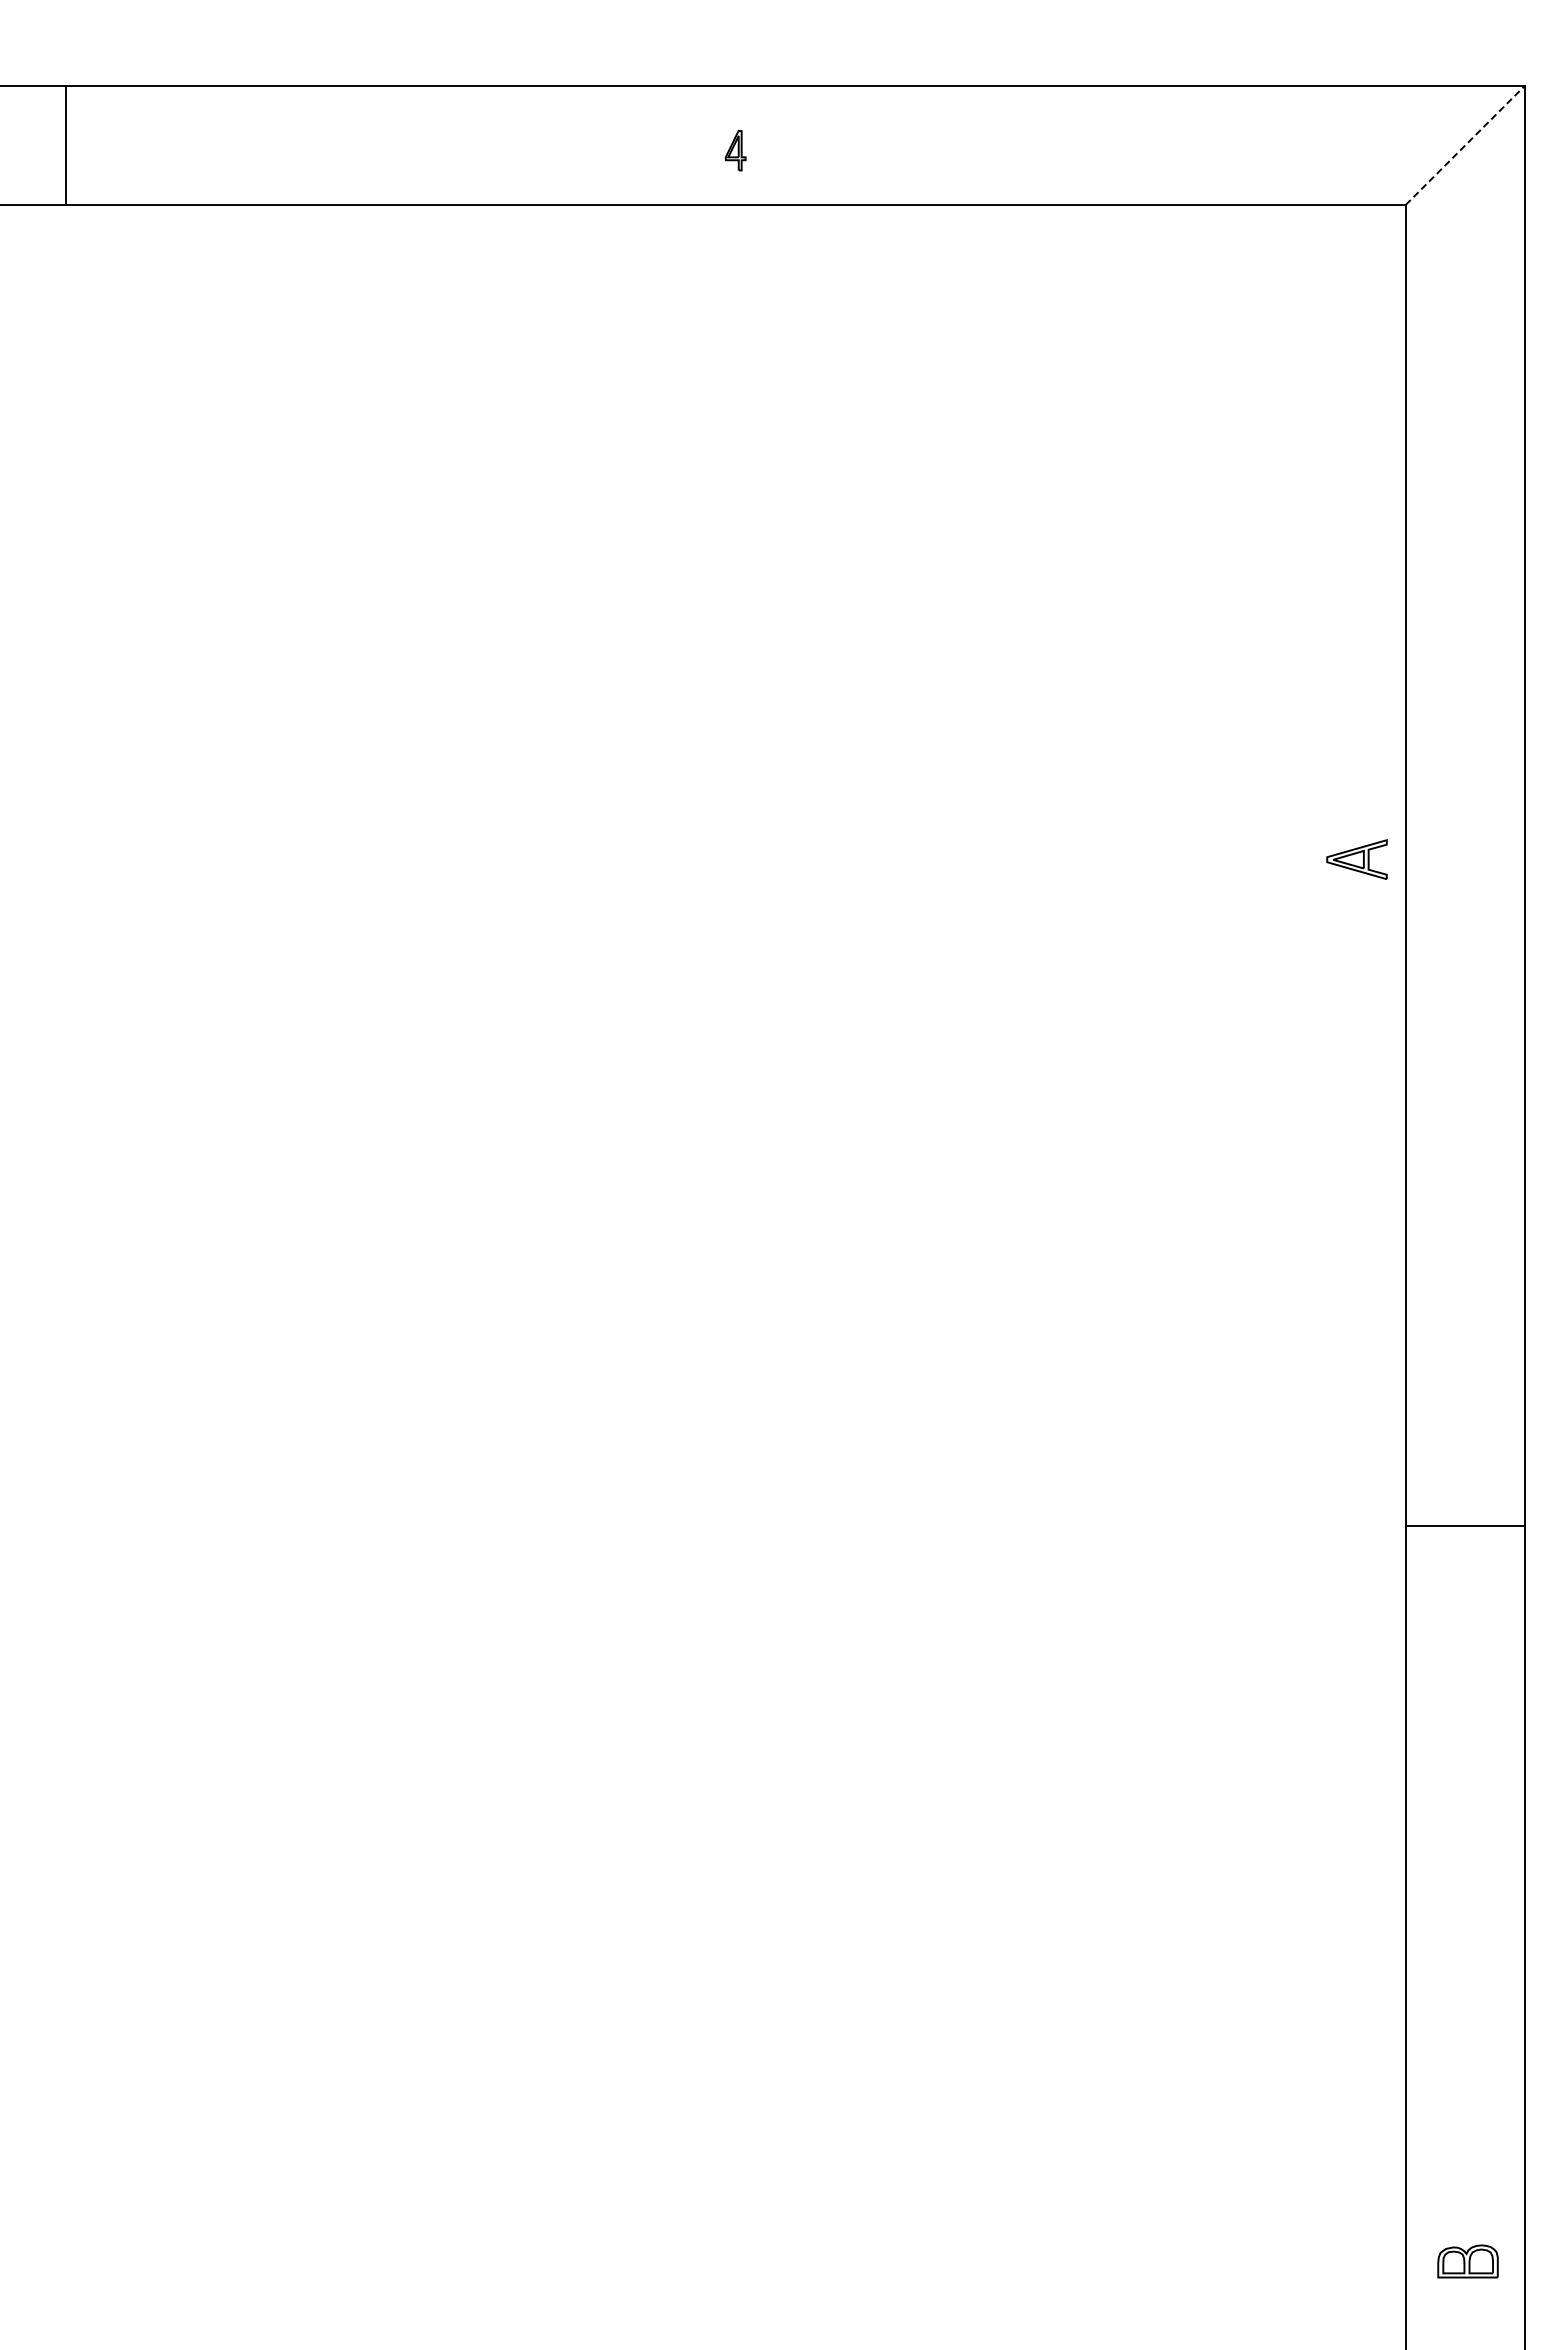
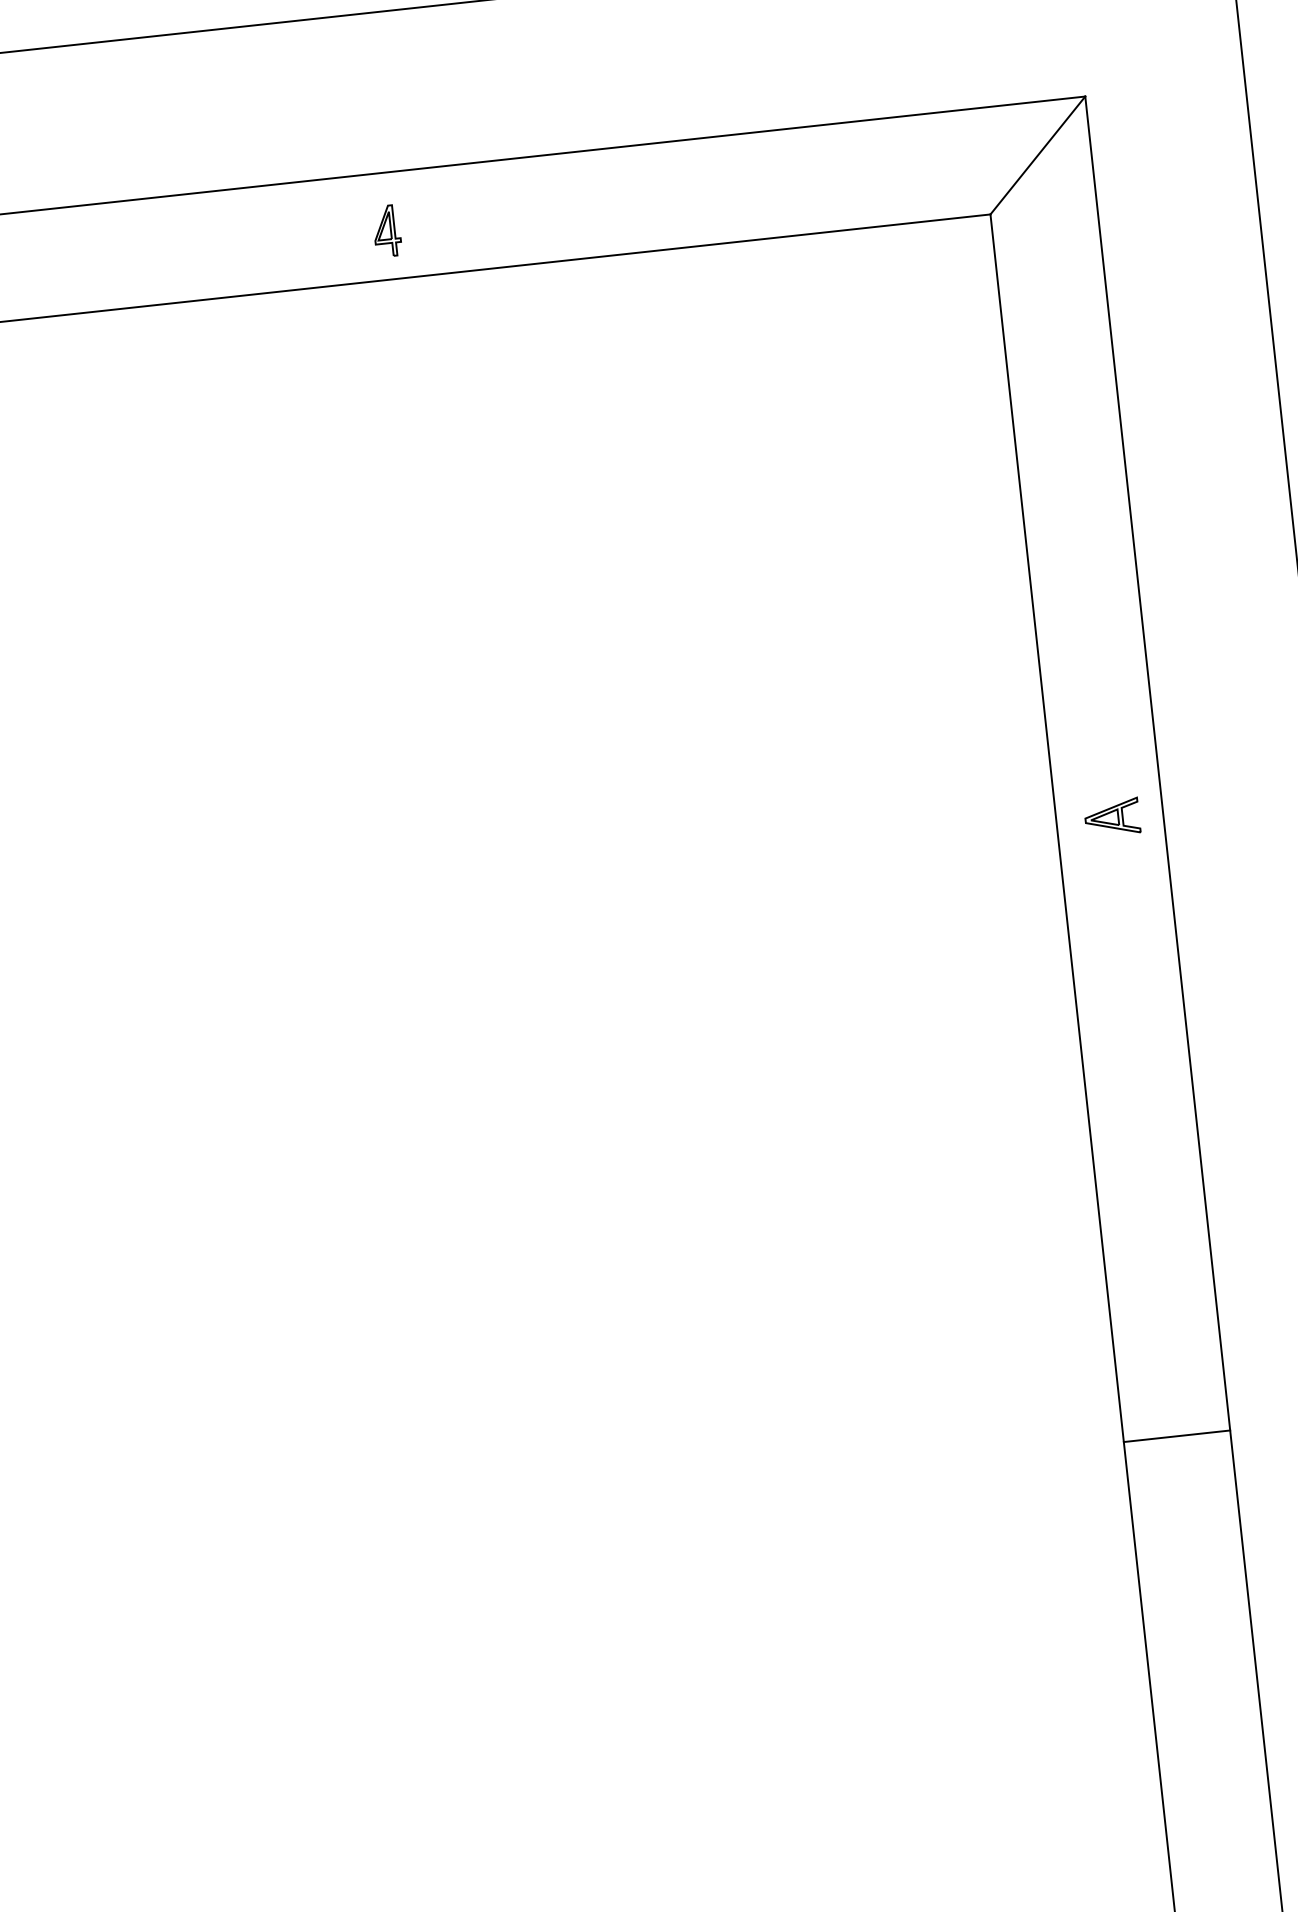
line: (1465, 145) -> (1038, 155), dashed -> solid
part: (735, 150) -> (386, 230), size x1.43
part: (1356, 859) -> (1111, 817), moved
line: (1464, 1526) -> (1176, 1436), moved

